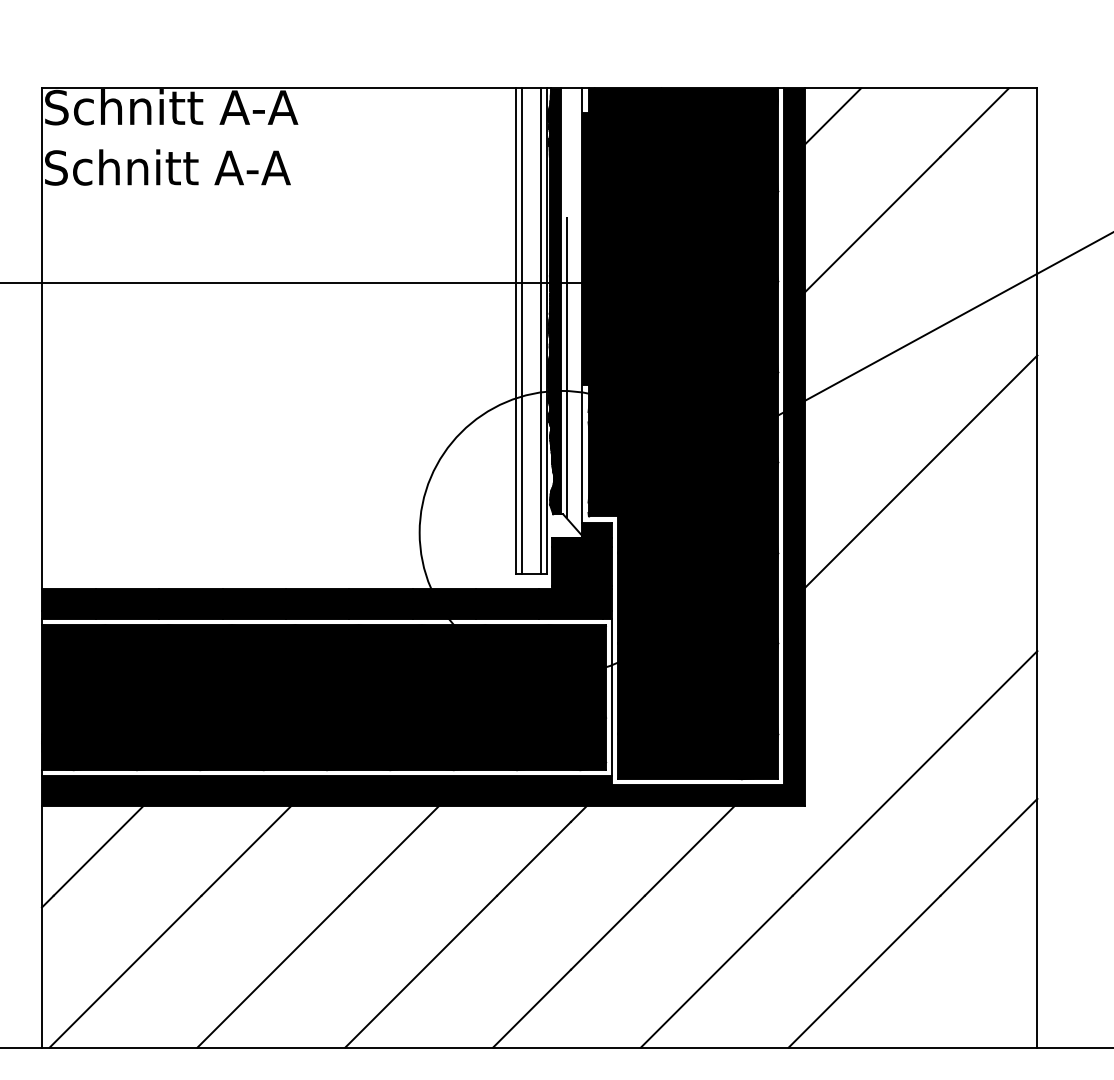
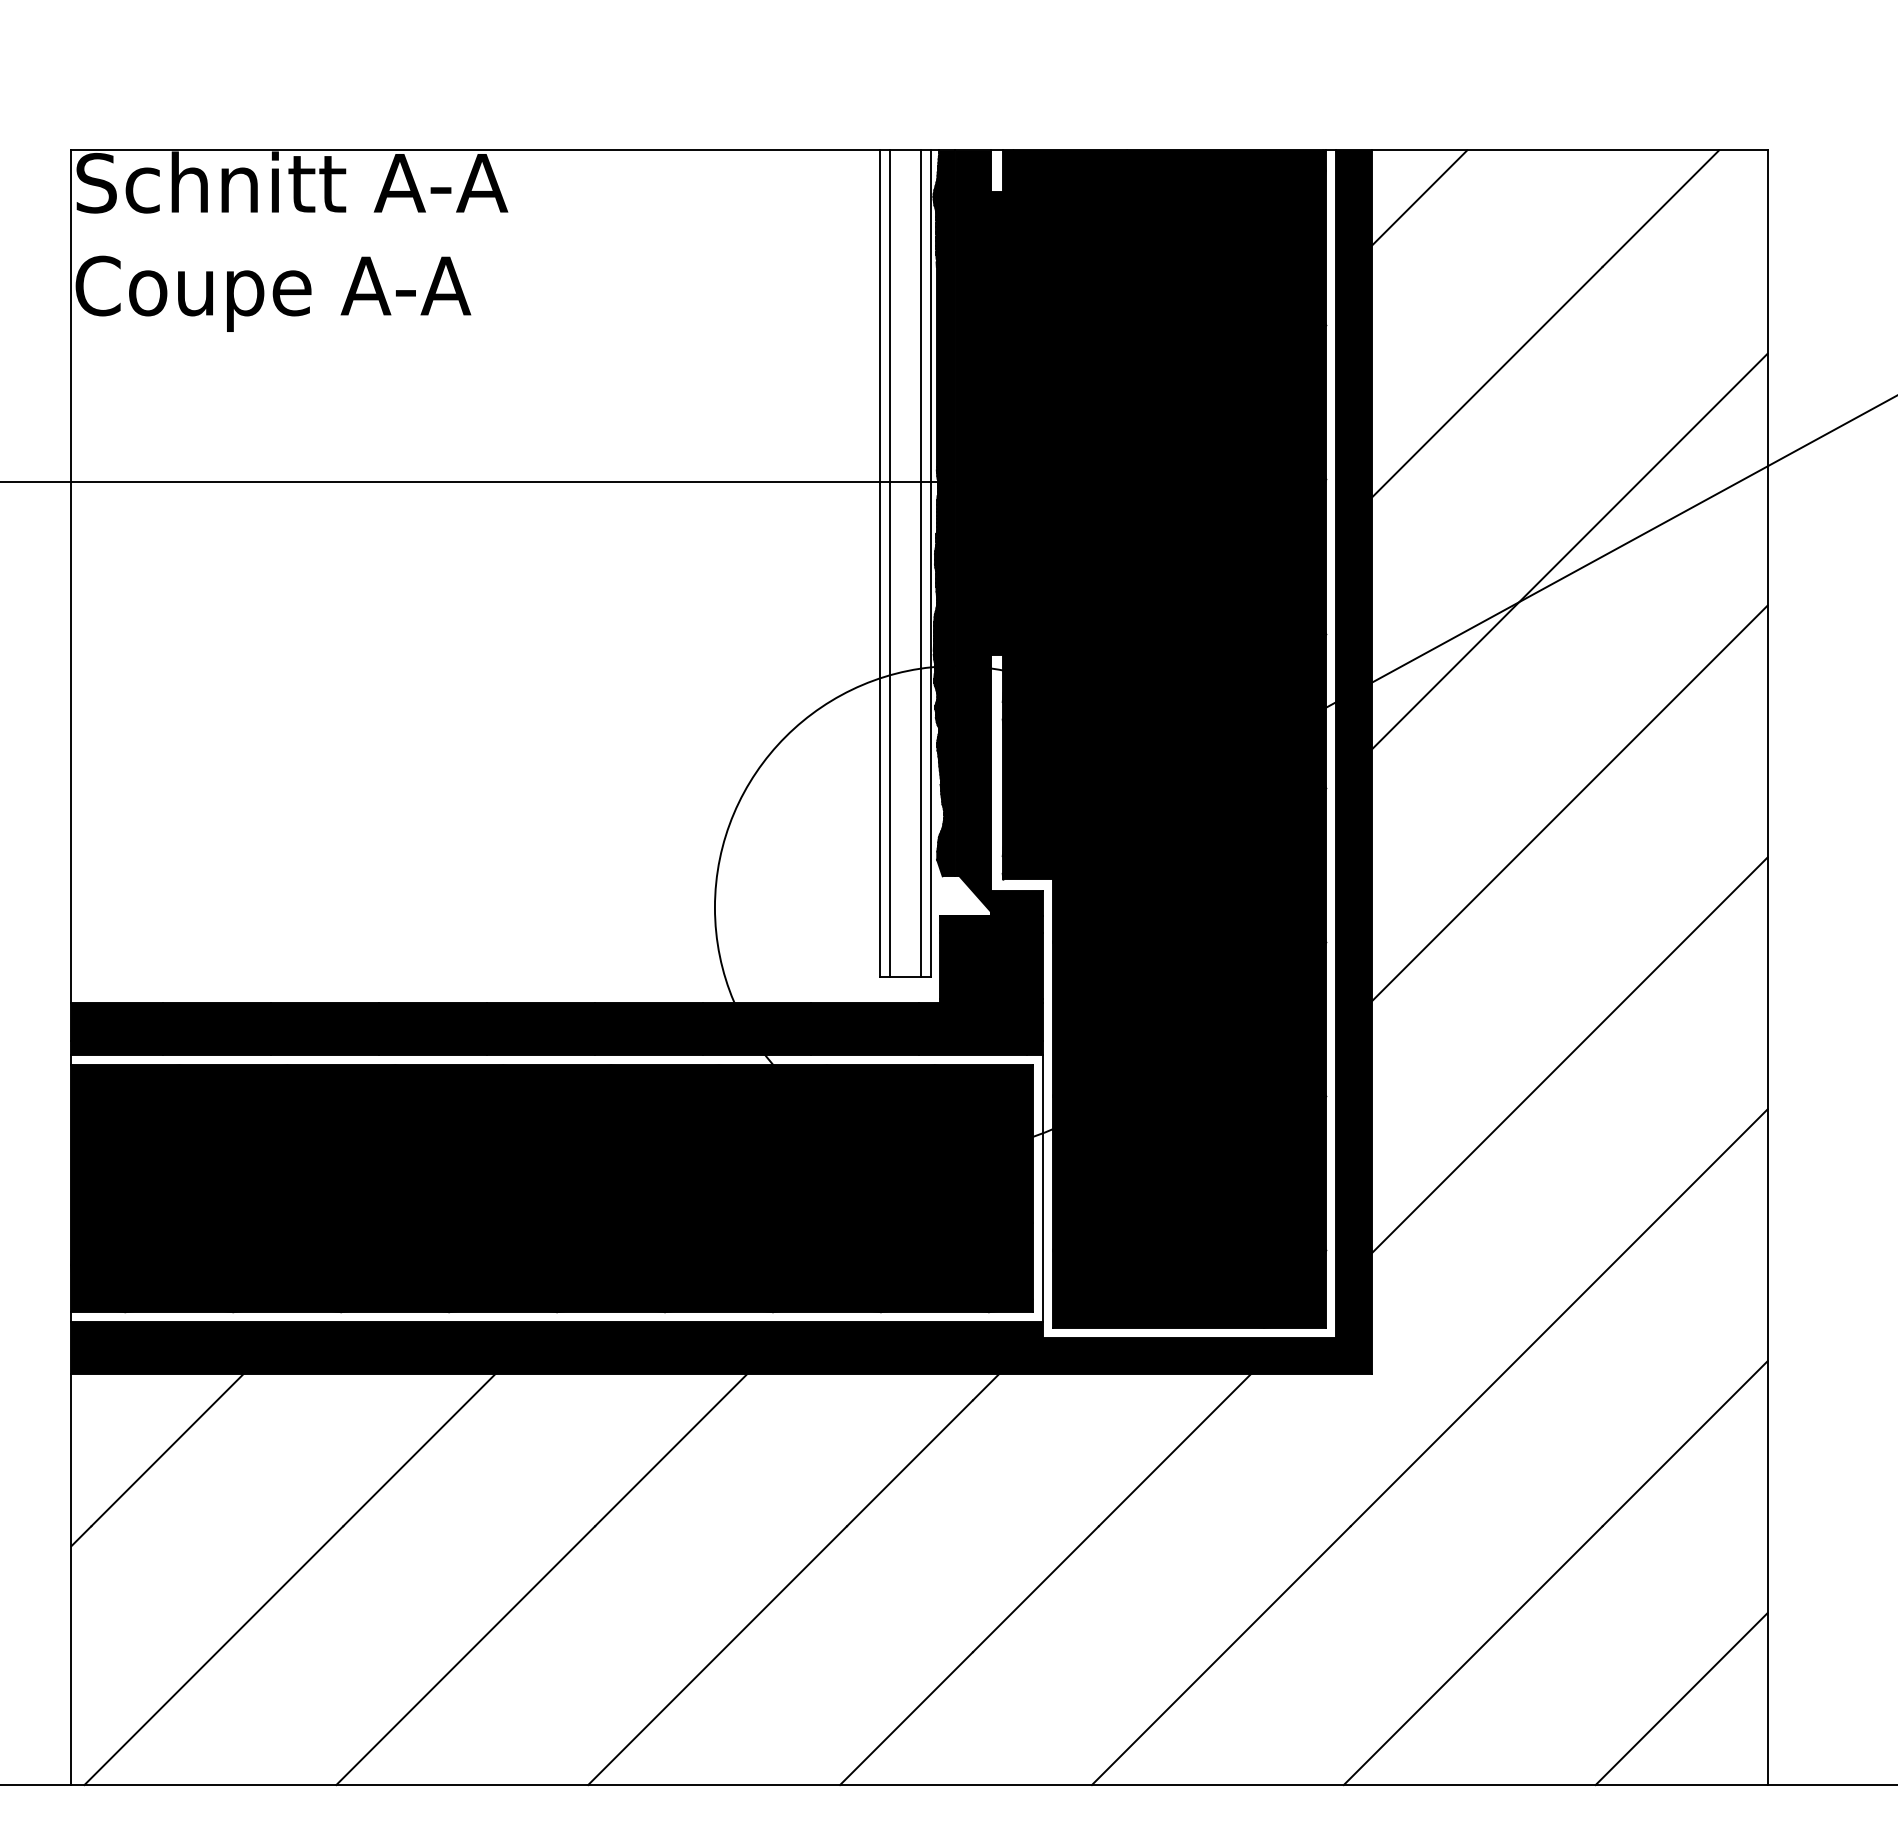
text: (167, 171) -> (285, 292), Schnitt A-A -> Coupe A-A
fill: (570, 311) -> (972, 530), added
line: (921, 323) -> (1570, 551), added
line: (921, 619) -> (1570, 1055), added
line: (986, 996) -> (1680, 1697), added

